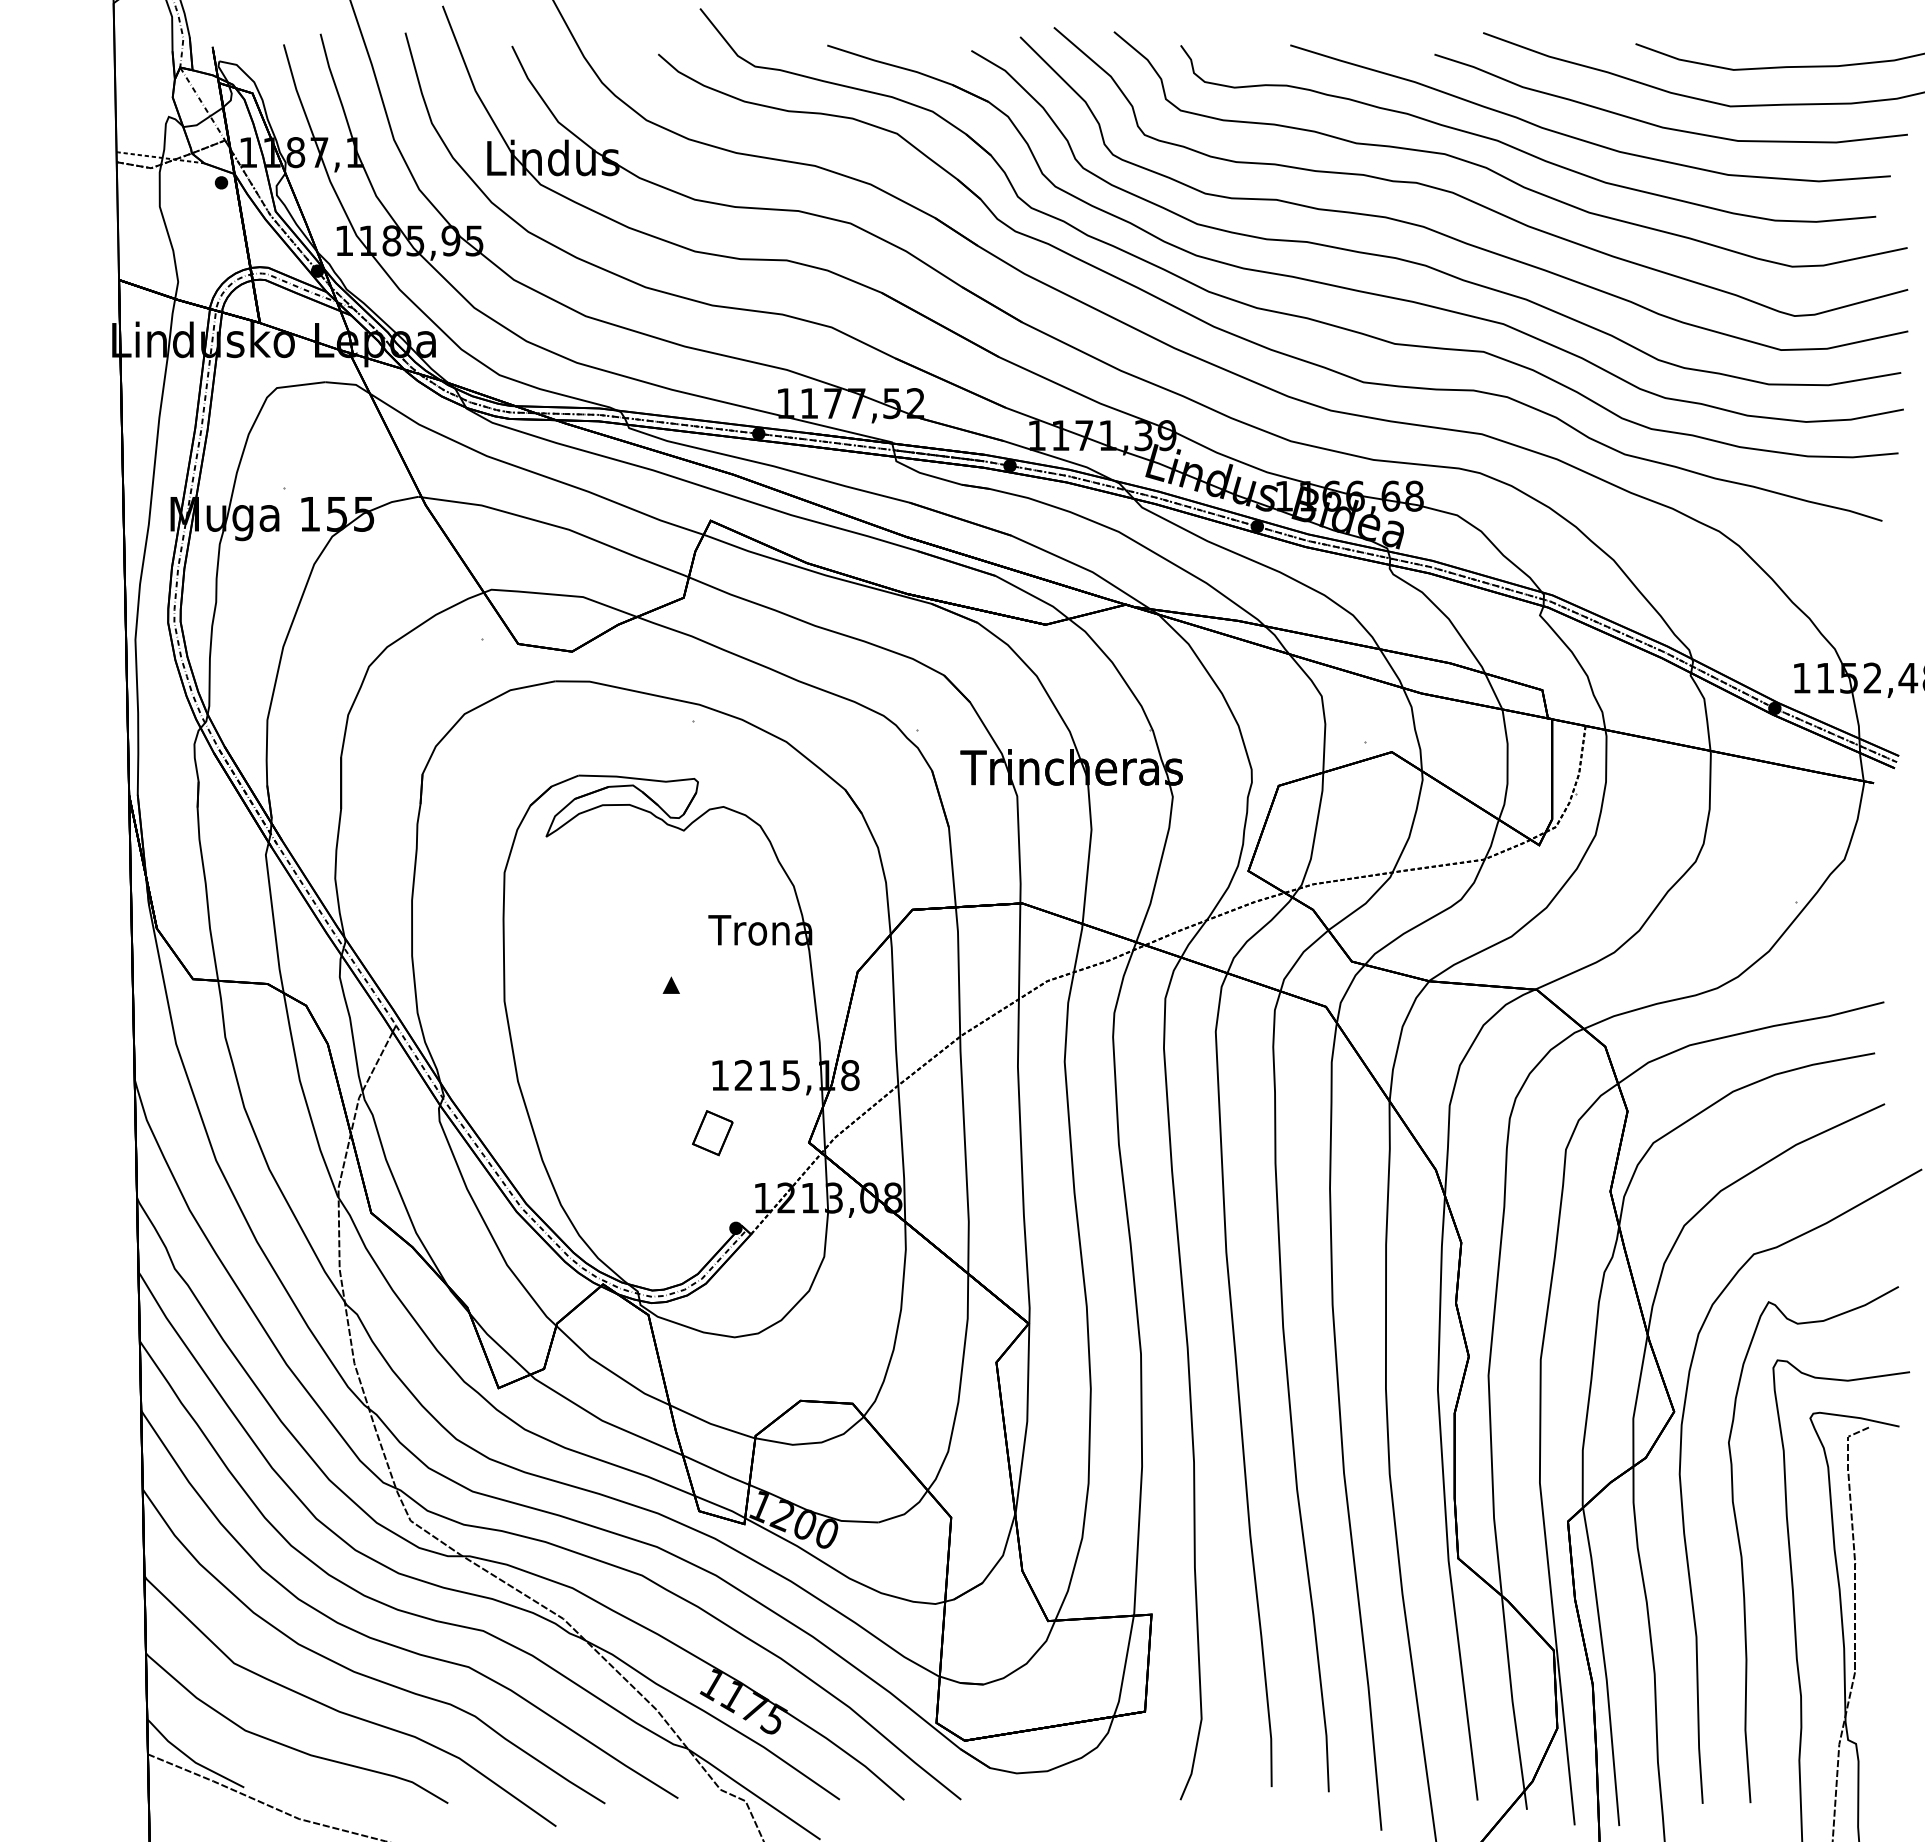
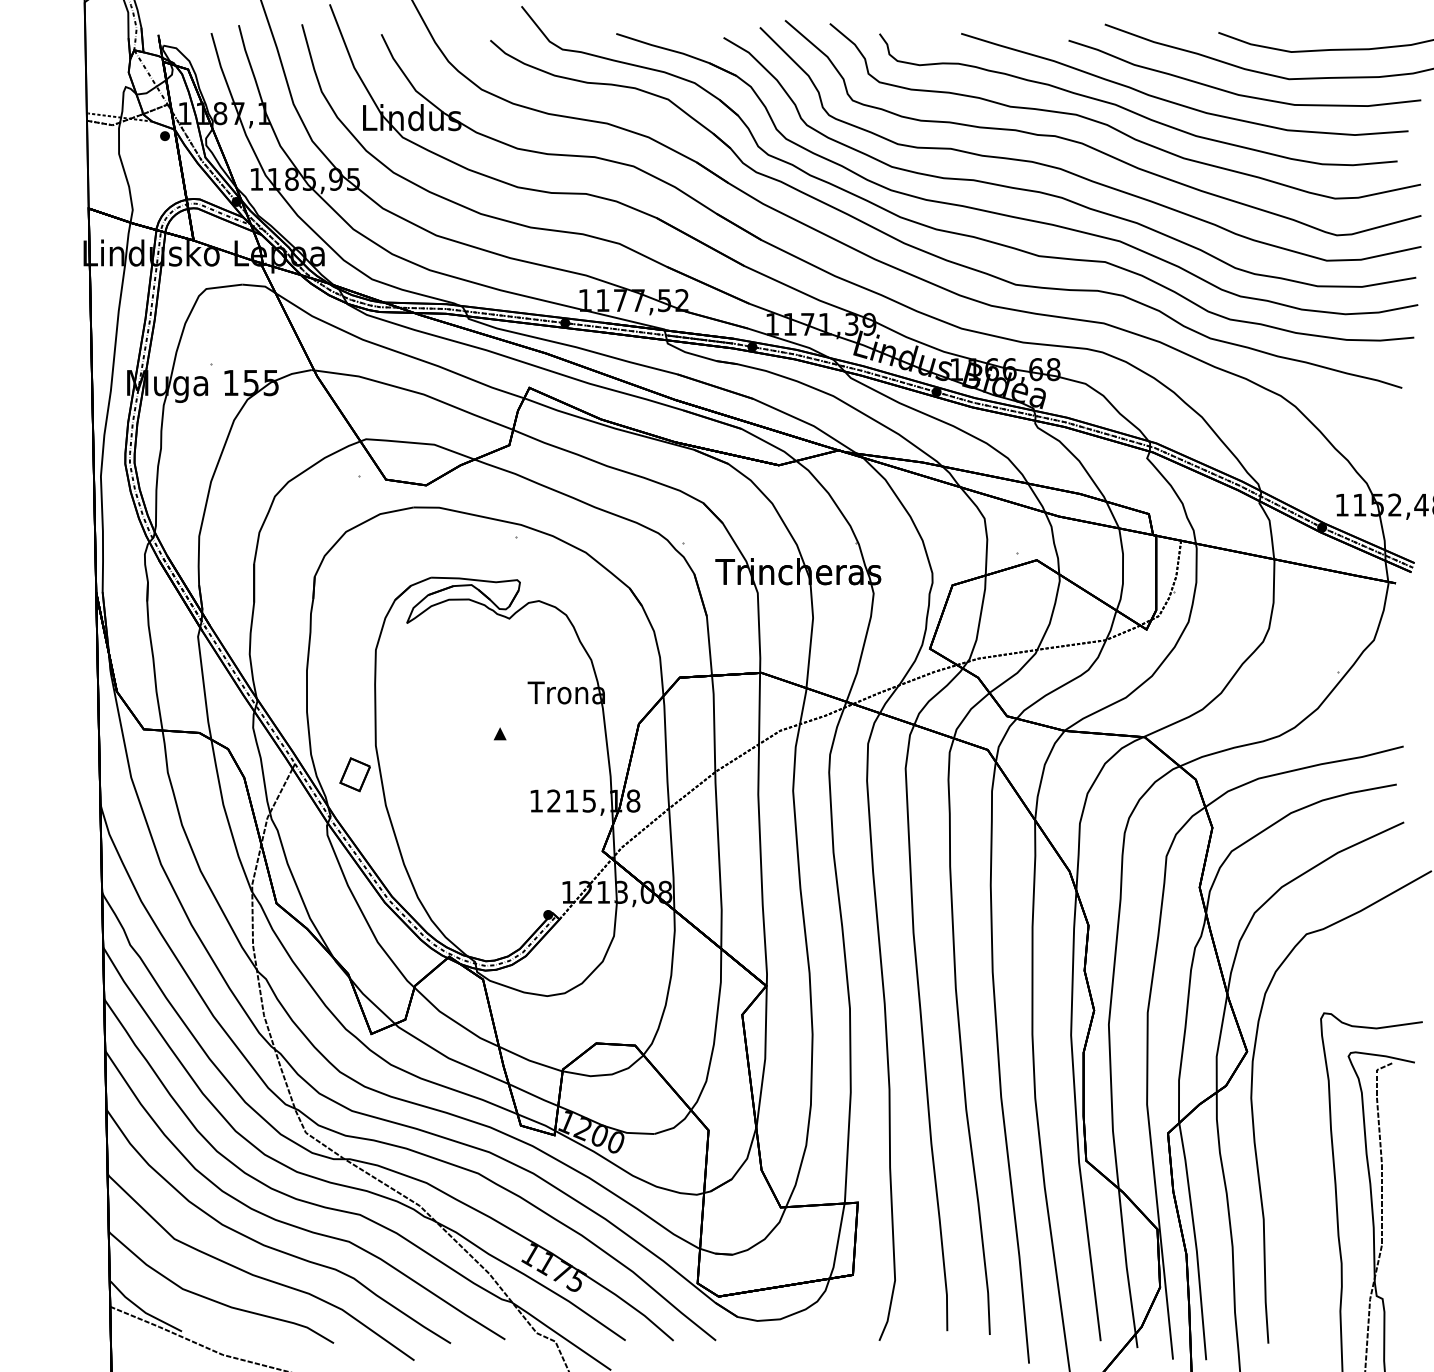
part: (712, 1133) -> (354, 775), moved
curve: (1742, 1555) -> (1298, 1158), removed

